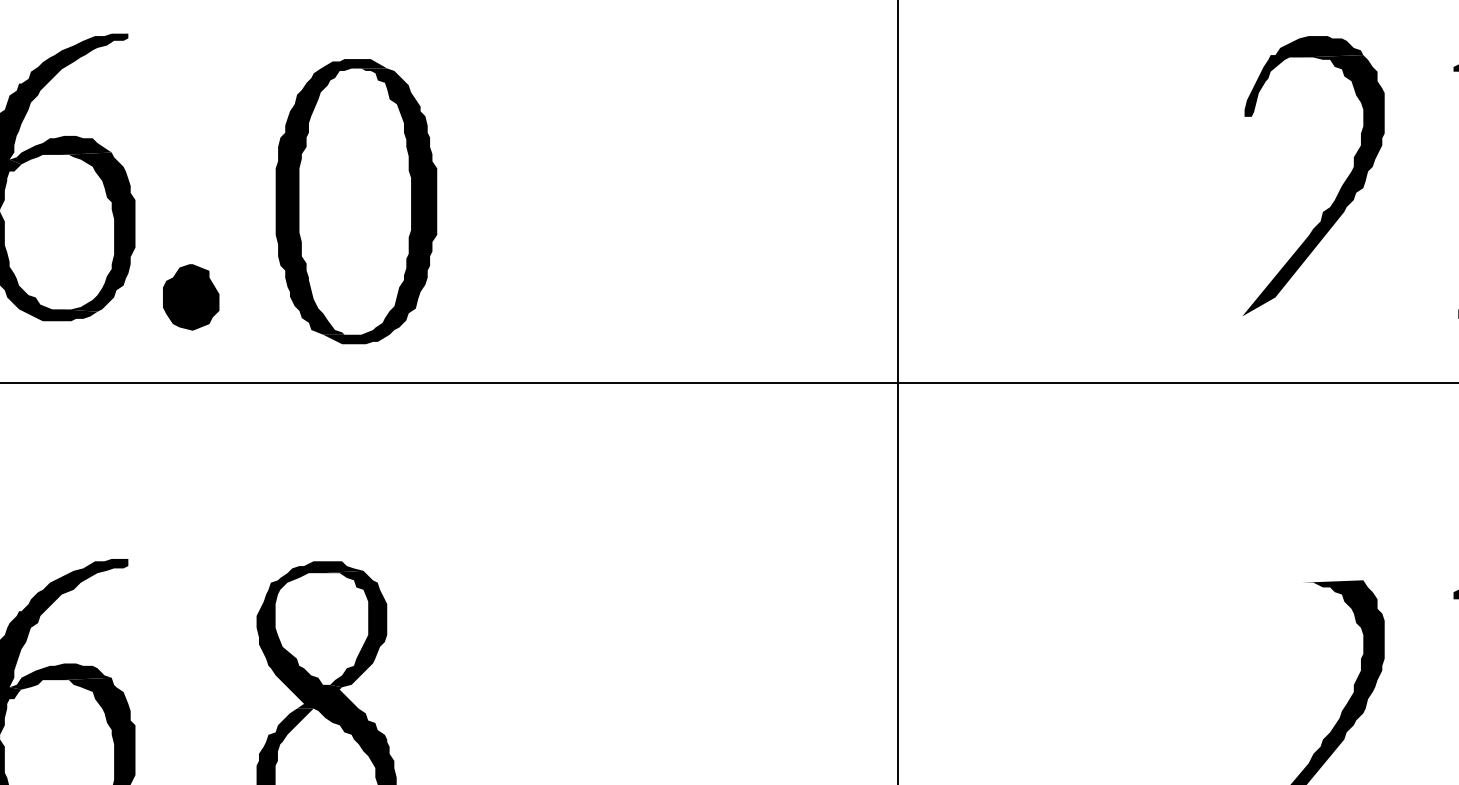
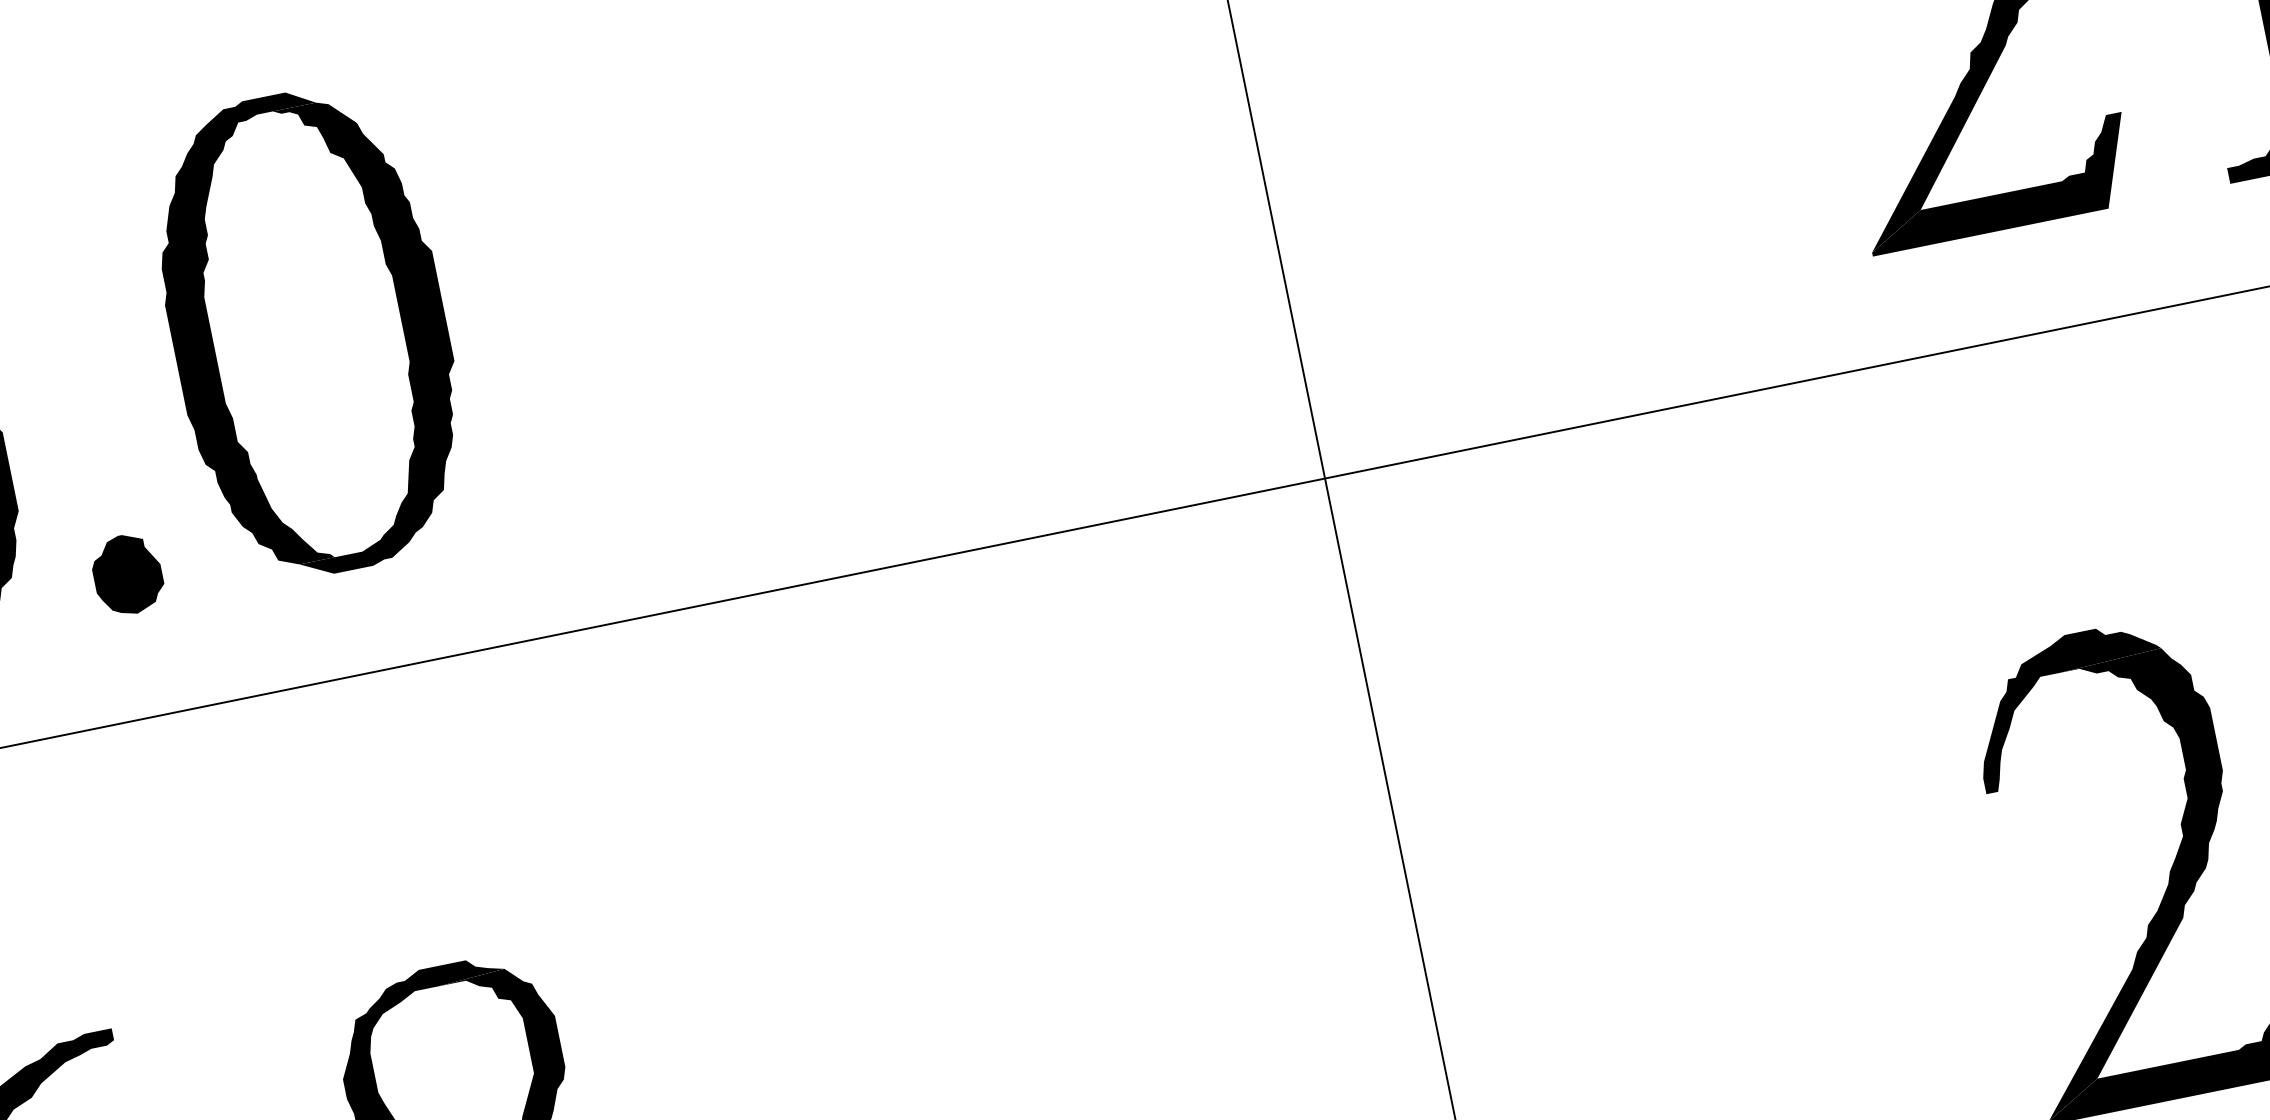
part: (356, 201) -> (309, 332), moved
fill: (1322, 291) -> (1996, 184), added
part: (191, 297) -> (128, 574), size x0.71
fill: (1303, 602) -> (2069, 704), added

